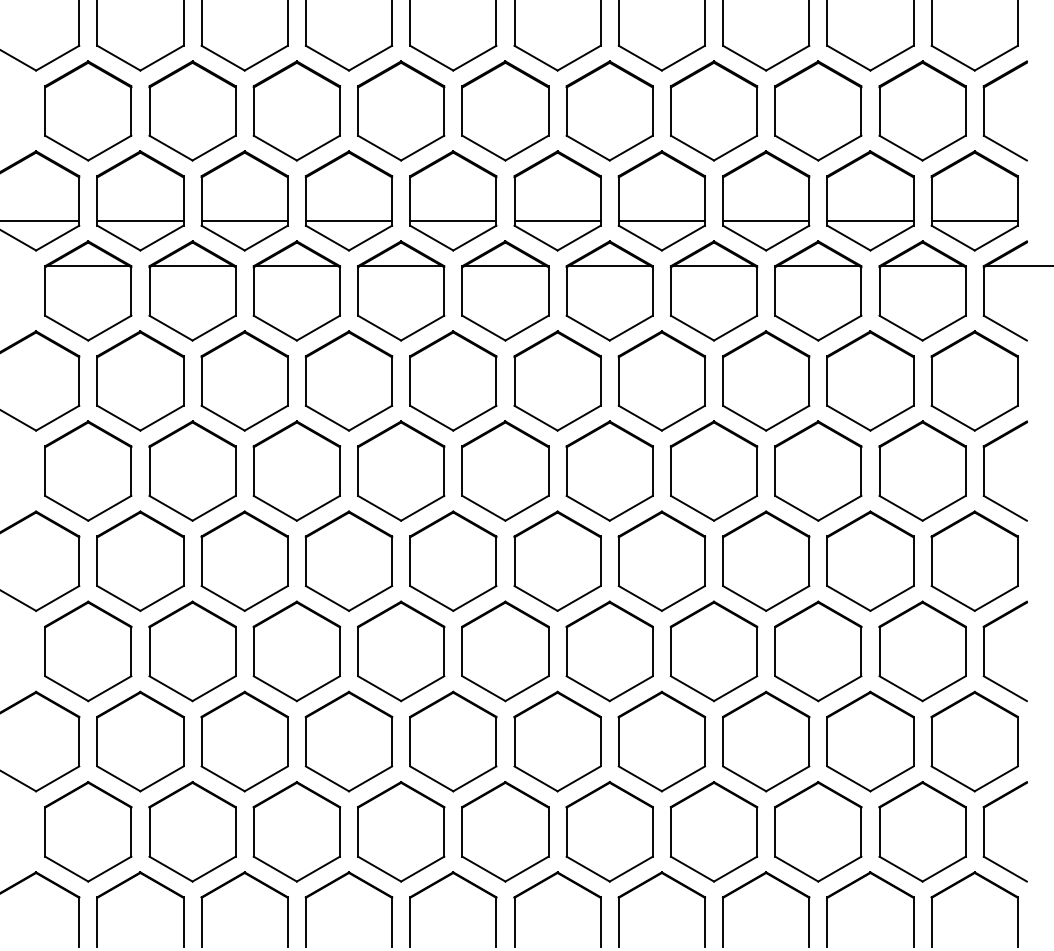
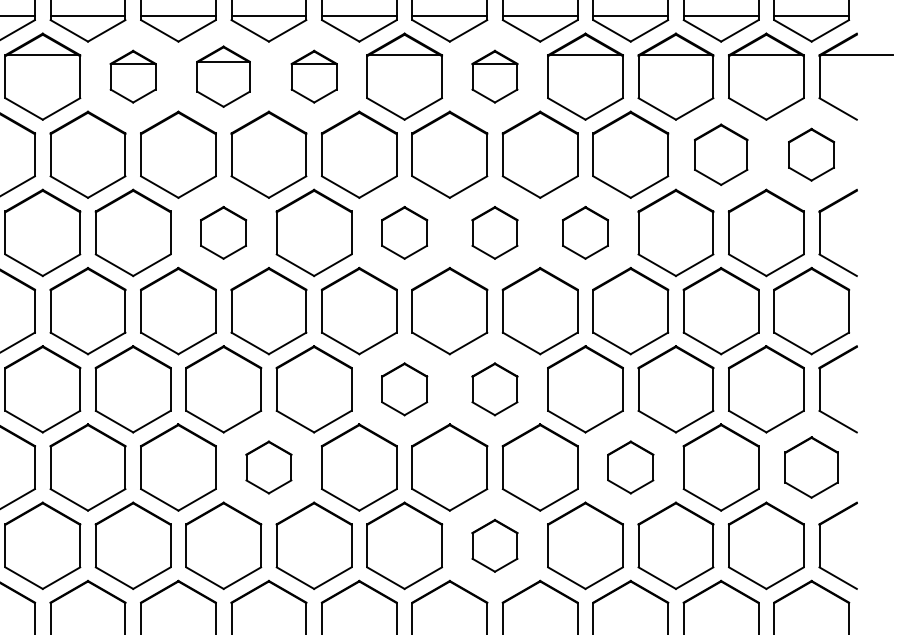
part: (192, 290) -> (133, 76), size x0.6
part: (296, 290) -> (223, 76), size x0.7
part: (401, 290) -> (314, 76), size x0.6
part: (609, 290) -> (494, 76), size x0.6
part: (870, 380) -> (721, 154), size x0.7
part: (974, 380) -> (811, 154), size x0.6
part: (296, 470) -> (223, 232), size x0.6
part: (505, 470) -> (404, 232), size x0.6
part: (609, 470) -> (494, 232), size x0.6
part: (713, 470) -> (585, 232), size x0.6
part: (505, 651) -> (404, 389), size x0.6
part: (609, 651) -> (494, 389), size x0.6
part: (348, 741) -> (268, 467), size x0.6
part: (766, 741) -> (631, 467), size x0.6
part: (974, 741) -> (811, 467), size x0.7
part: (609, 831) -> (494, 545), size x0.6

